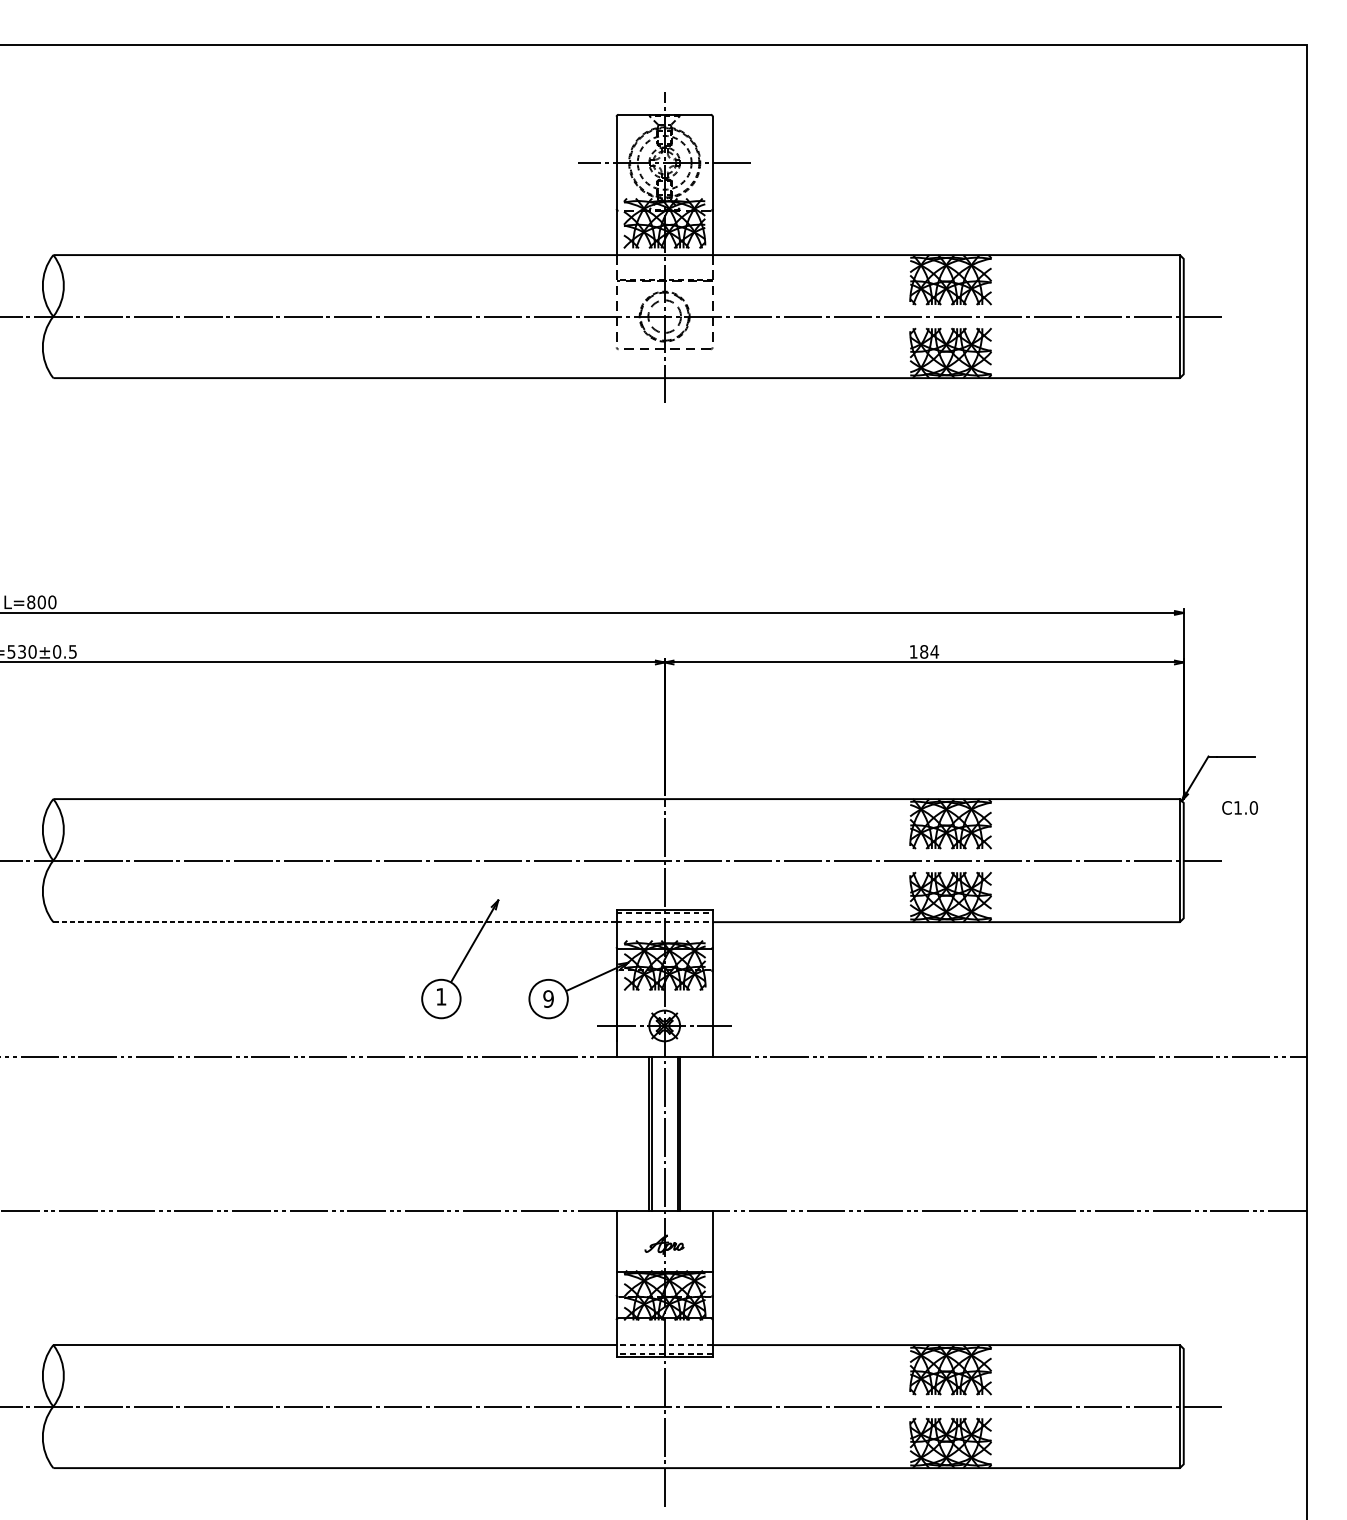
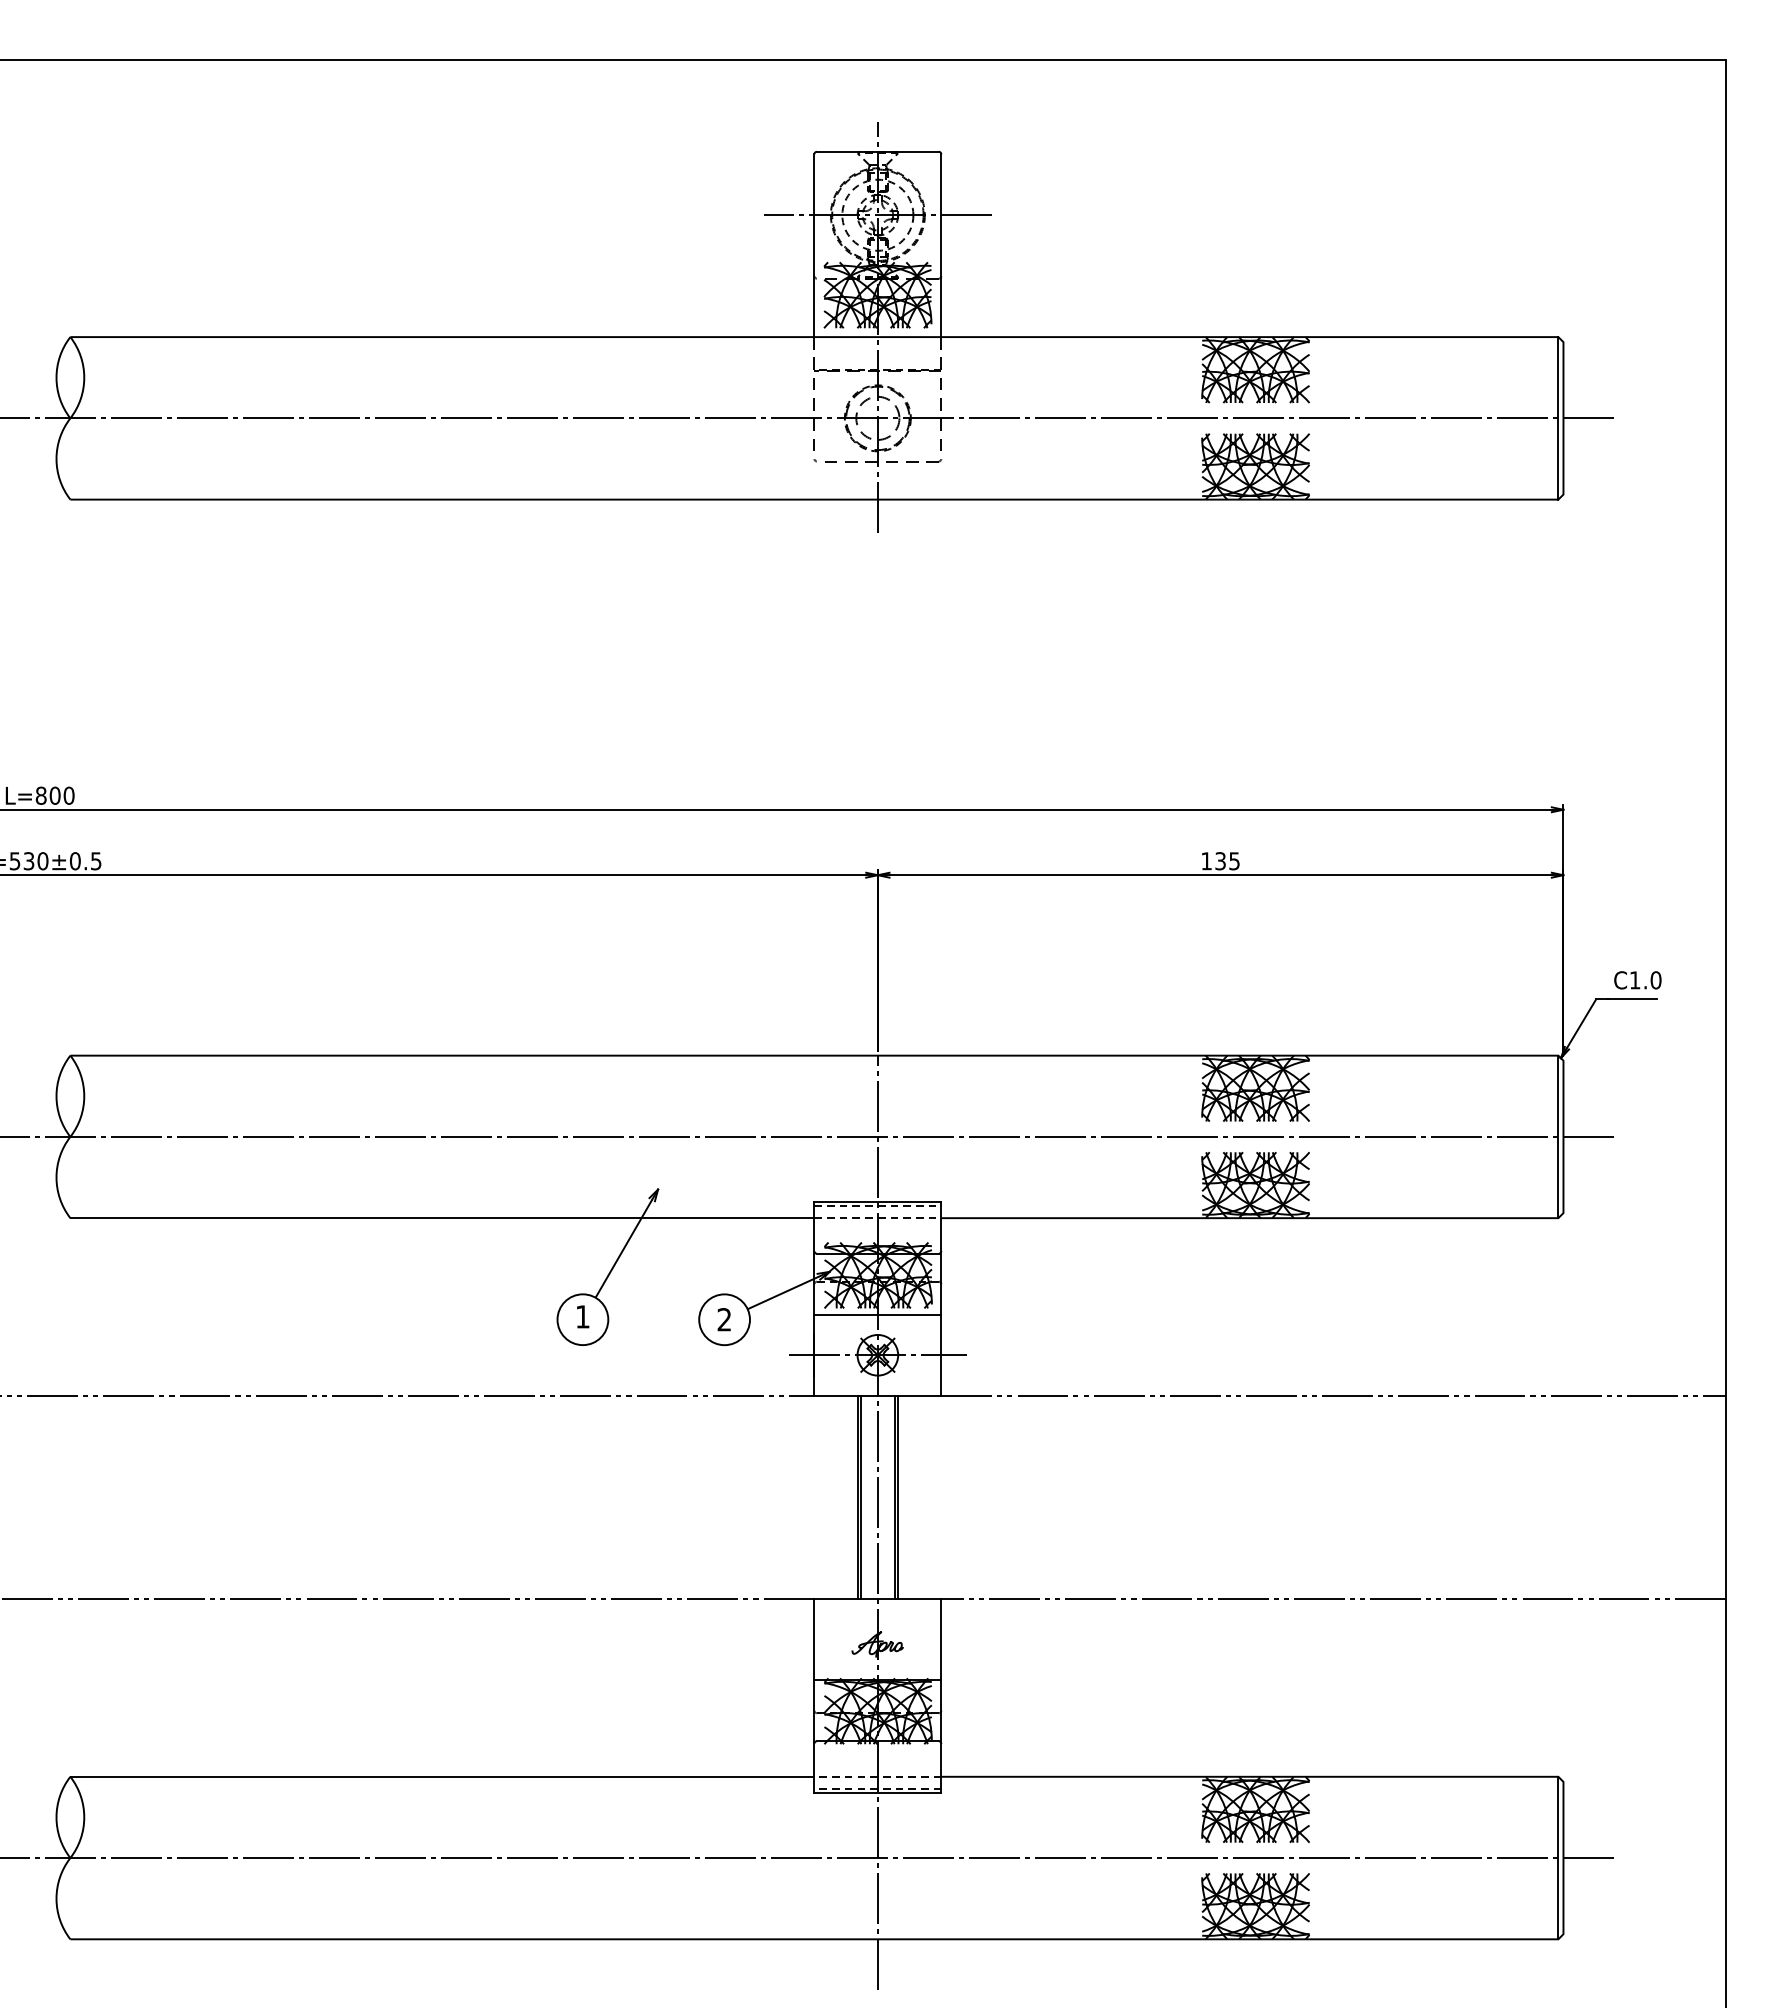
text: (929, 652) -> (1227, 861), 184 -> 135
text: (1239, 808) -> (1637, 980), moved
line: (335, 922) -> (442, 1218), dashed -> solid
line: (664, 995) -> (877, 1314), added
text: (548, 998) -> (724, 1319), 9 -> 2

